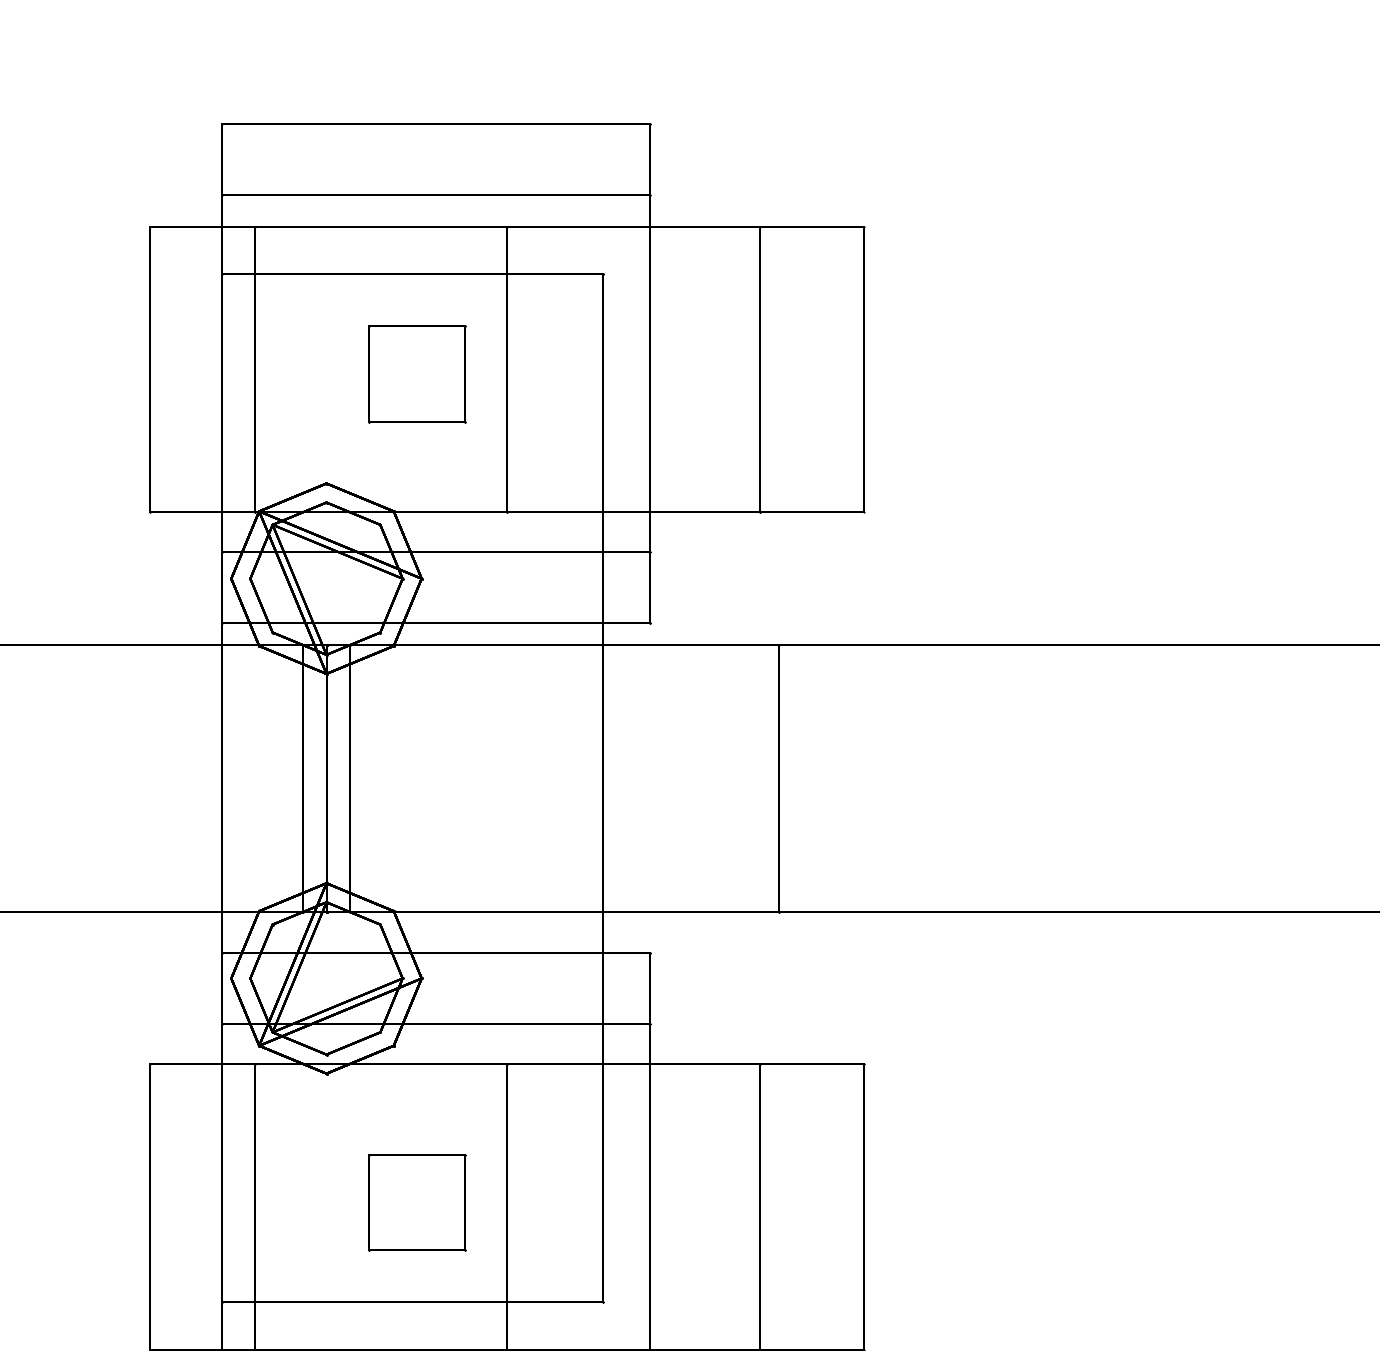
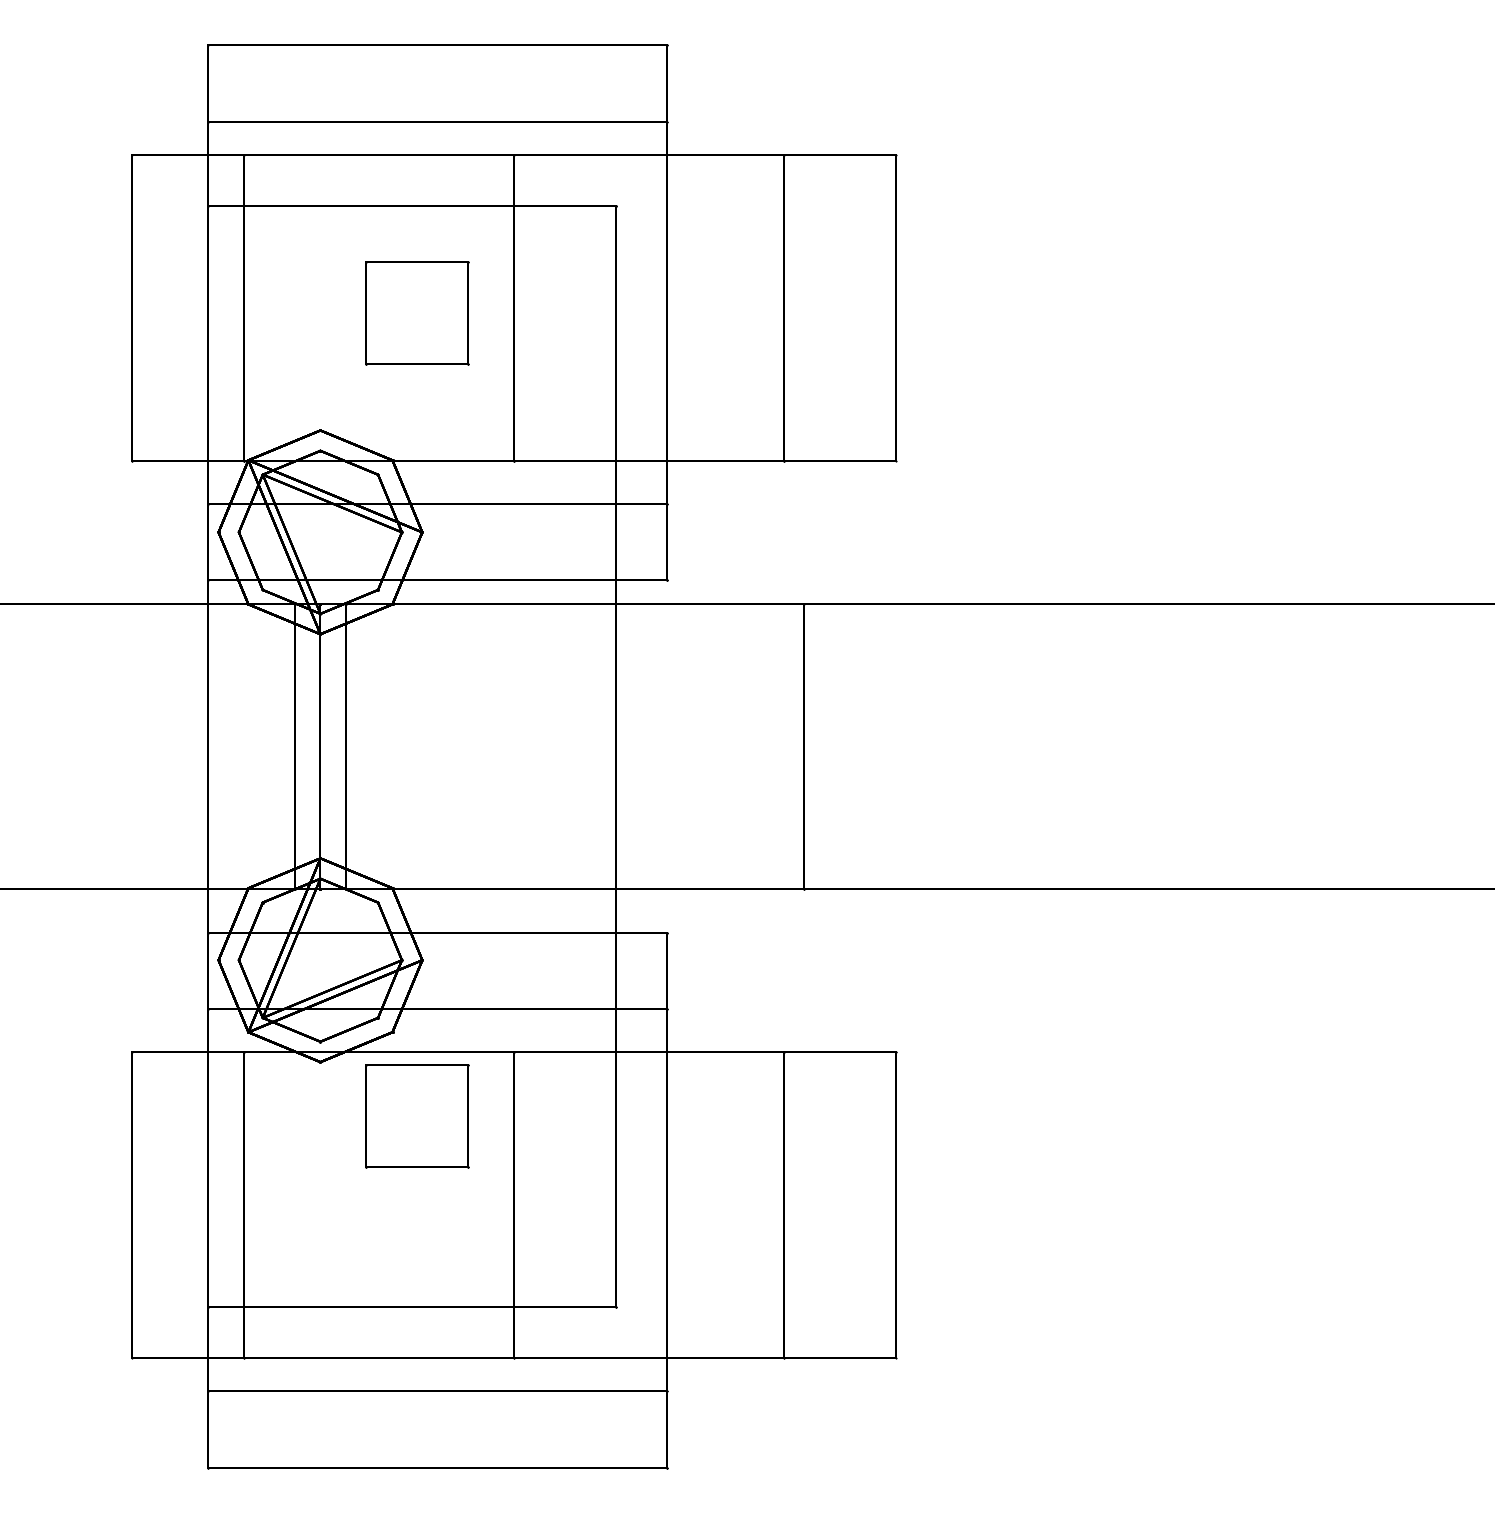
part: (417, 1202) -> (417, 1116), moved

